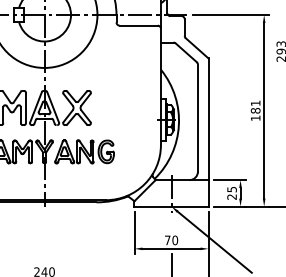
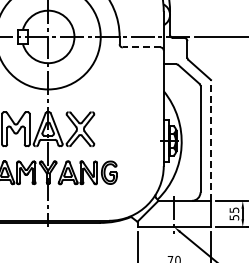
line: (138, 25) -> (141, 47), solid -> dashed
line: (208, 119) -> (210, 140), solid -> dashed
text: (231, 196) -> (233, 217), 25 -> 55

